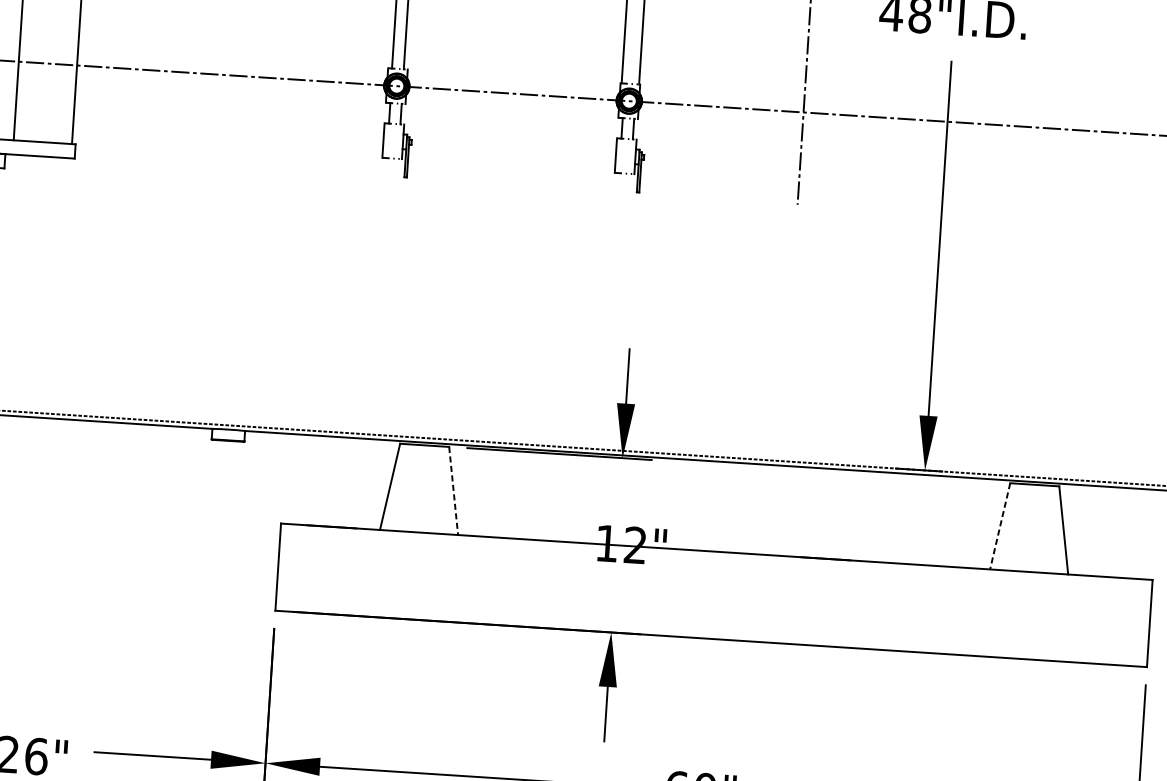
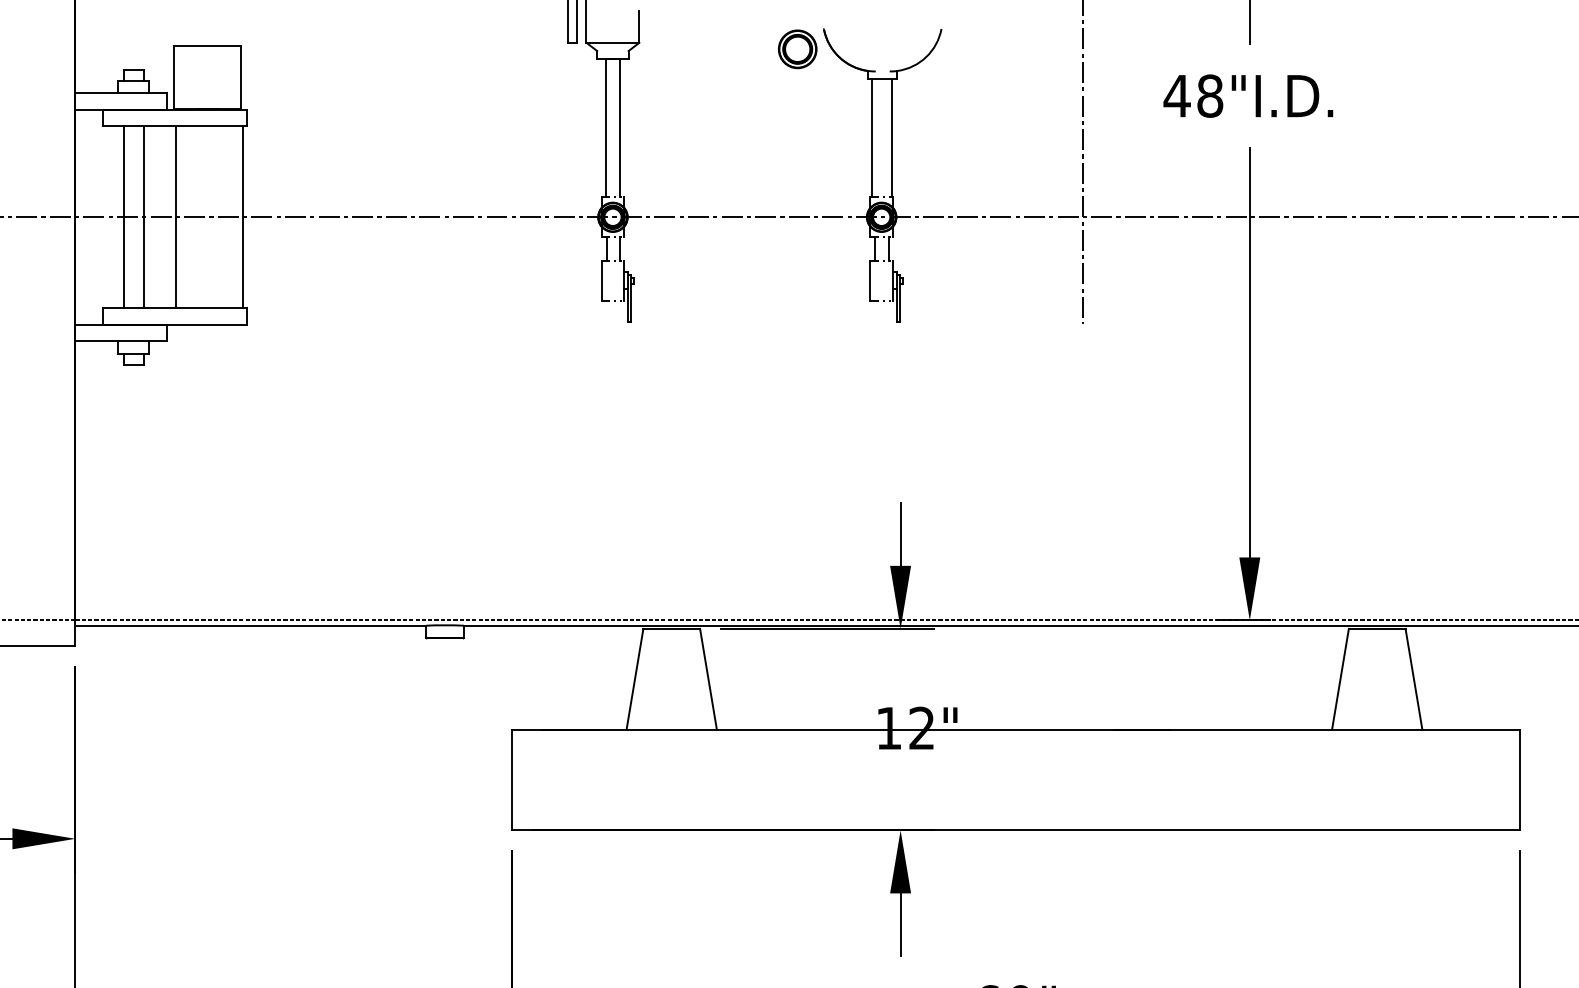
line: (453, 491) -> (708, 679), dashed -> solid
line: (1000, 526) -> (1340, 679), dashed -> solid

